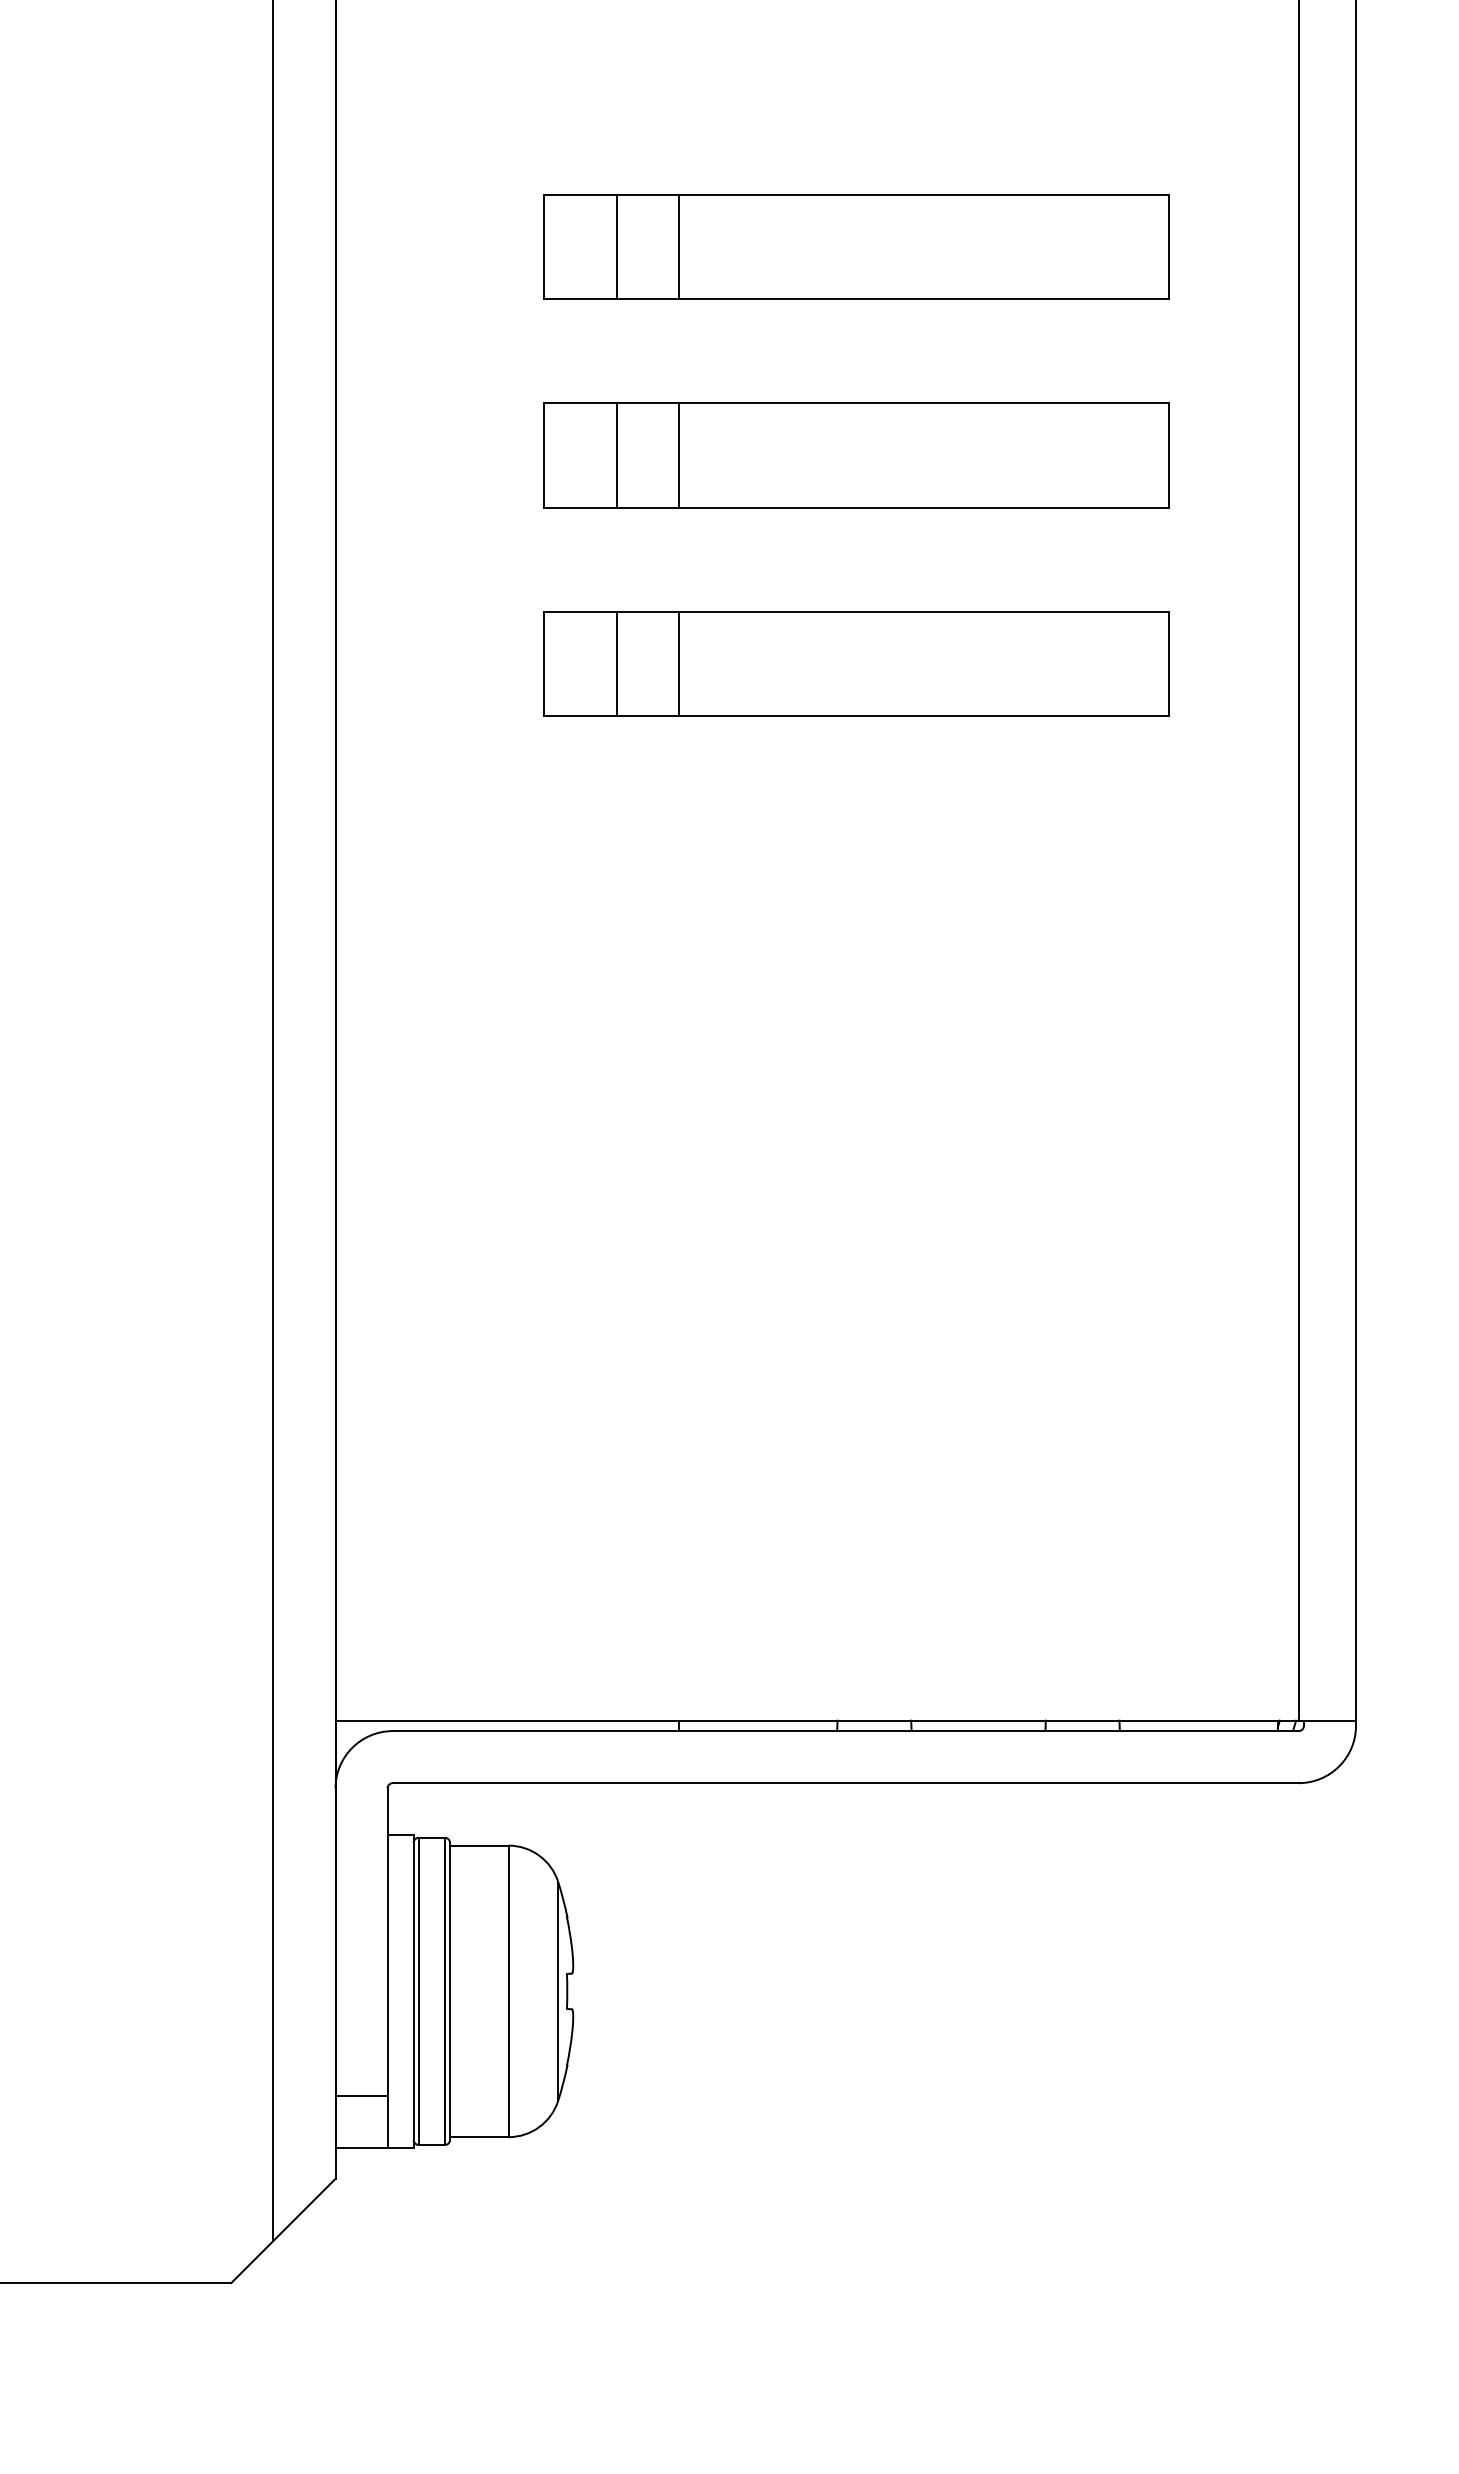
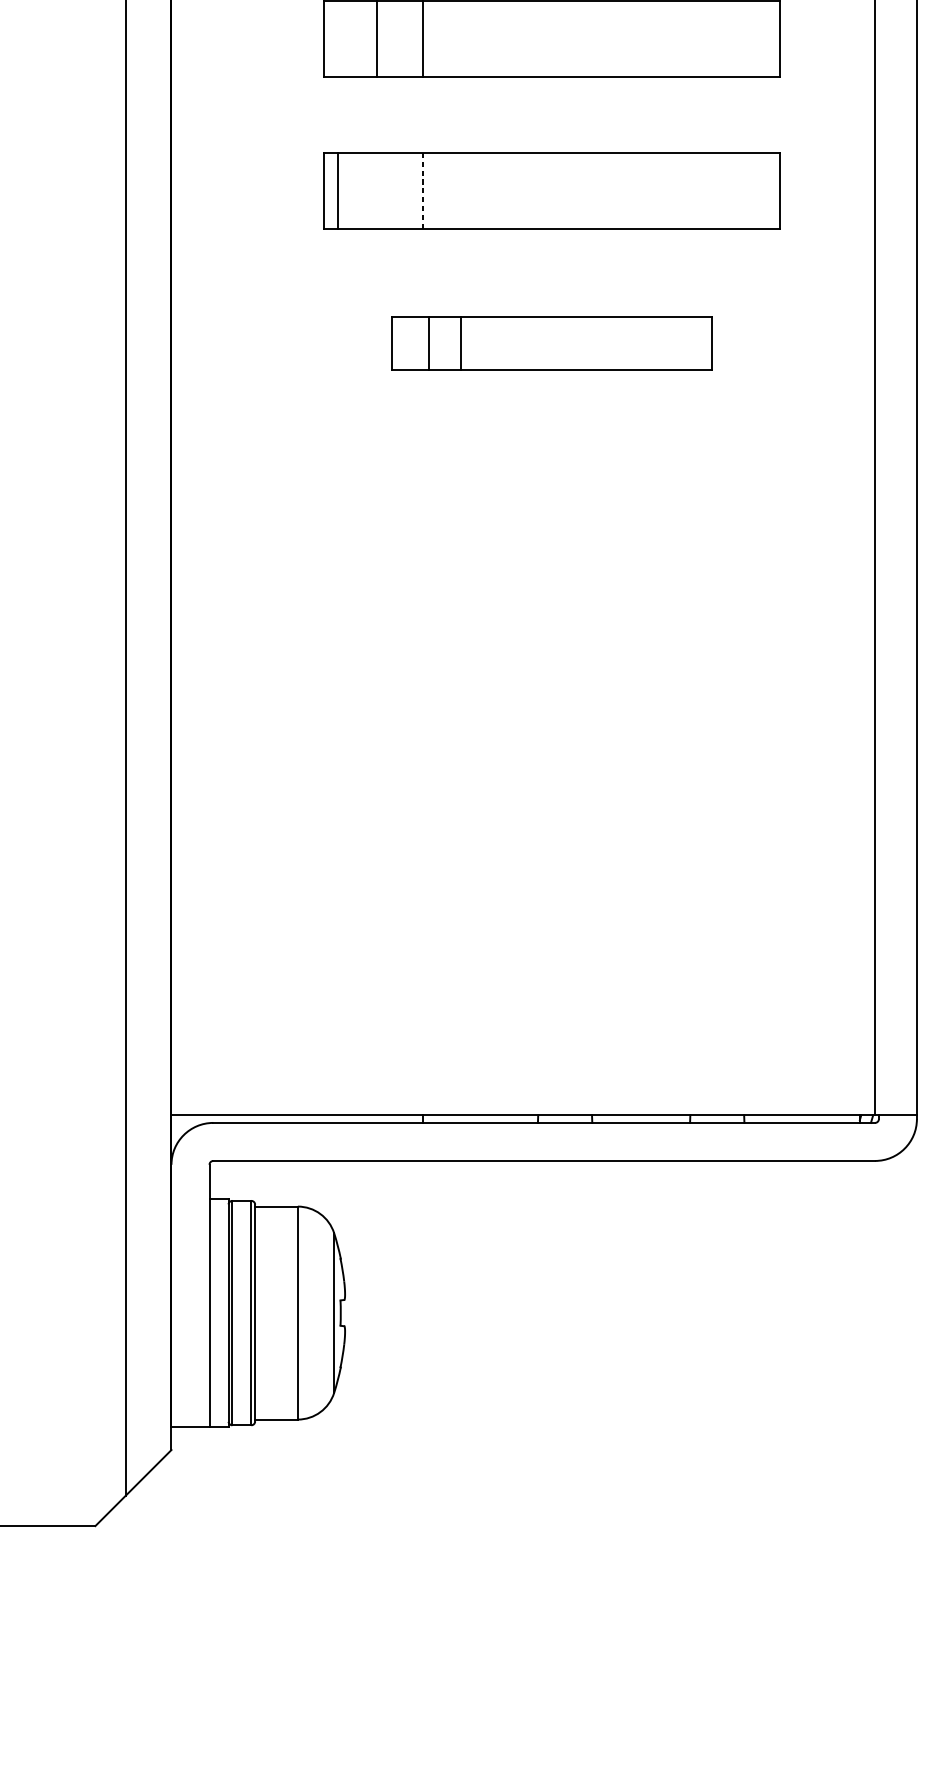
line: (679, 454) -> (422, 190), solid -> dashed
line: (616, 455) -> (338, 191), moved
part: (856, 663) -> (552, 343), size x0.7
line: (361, 2095) -> (190, 1389), removed

